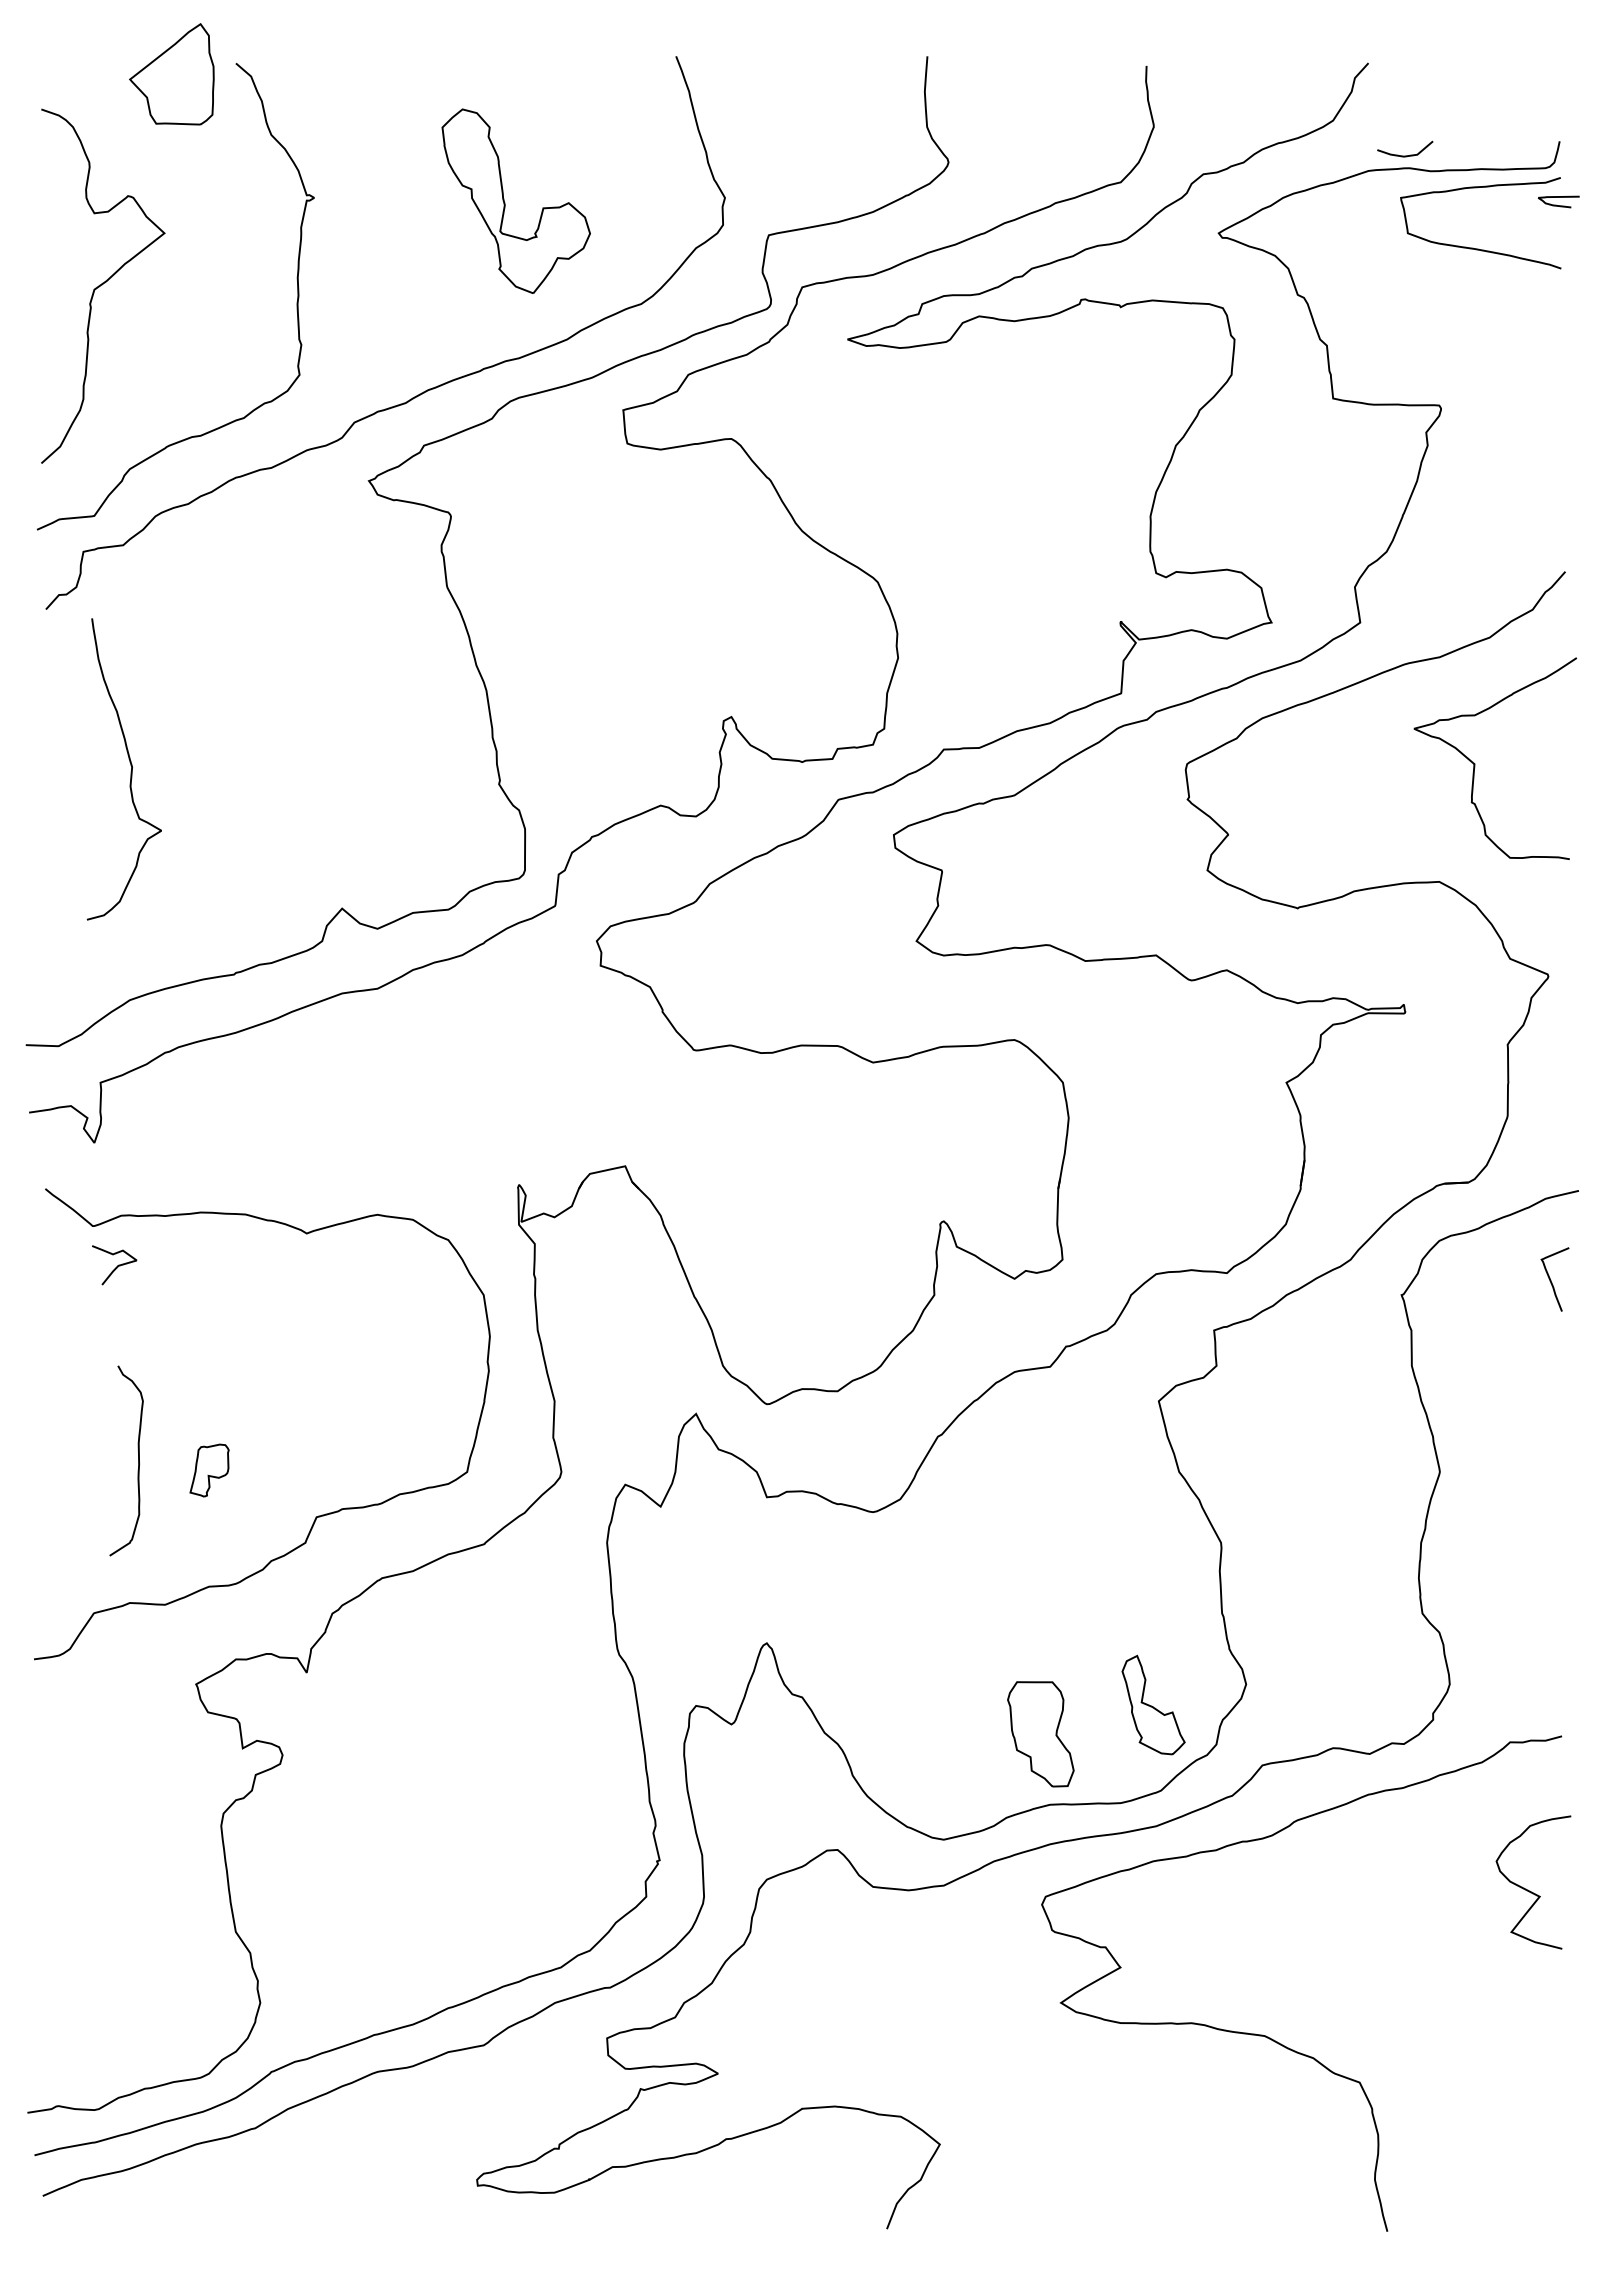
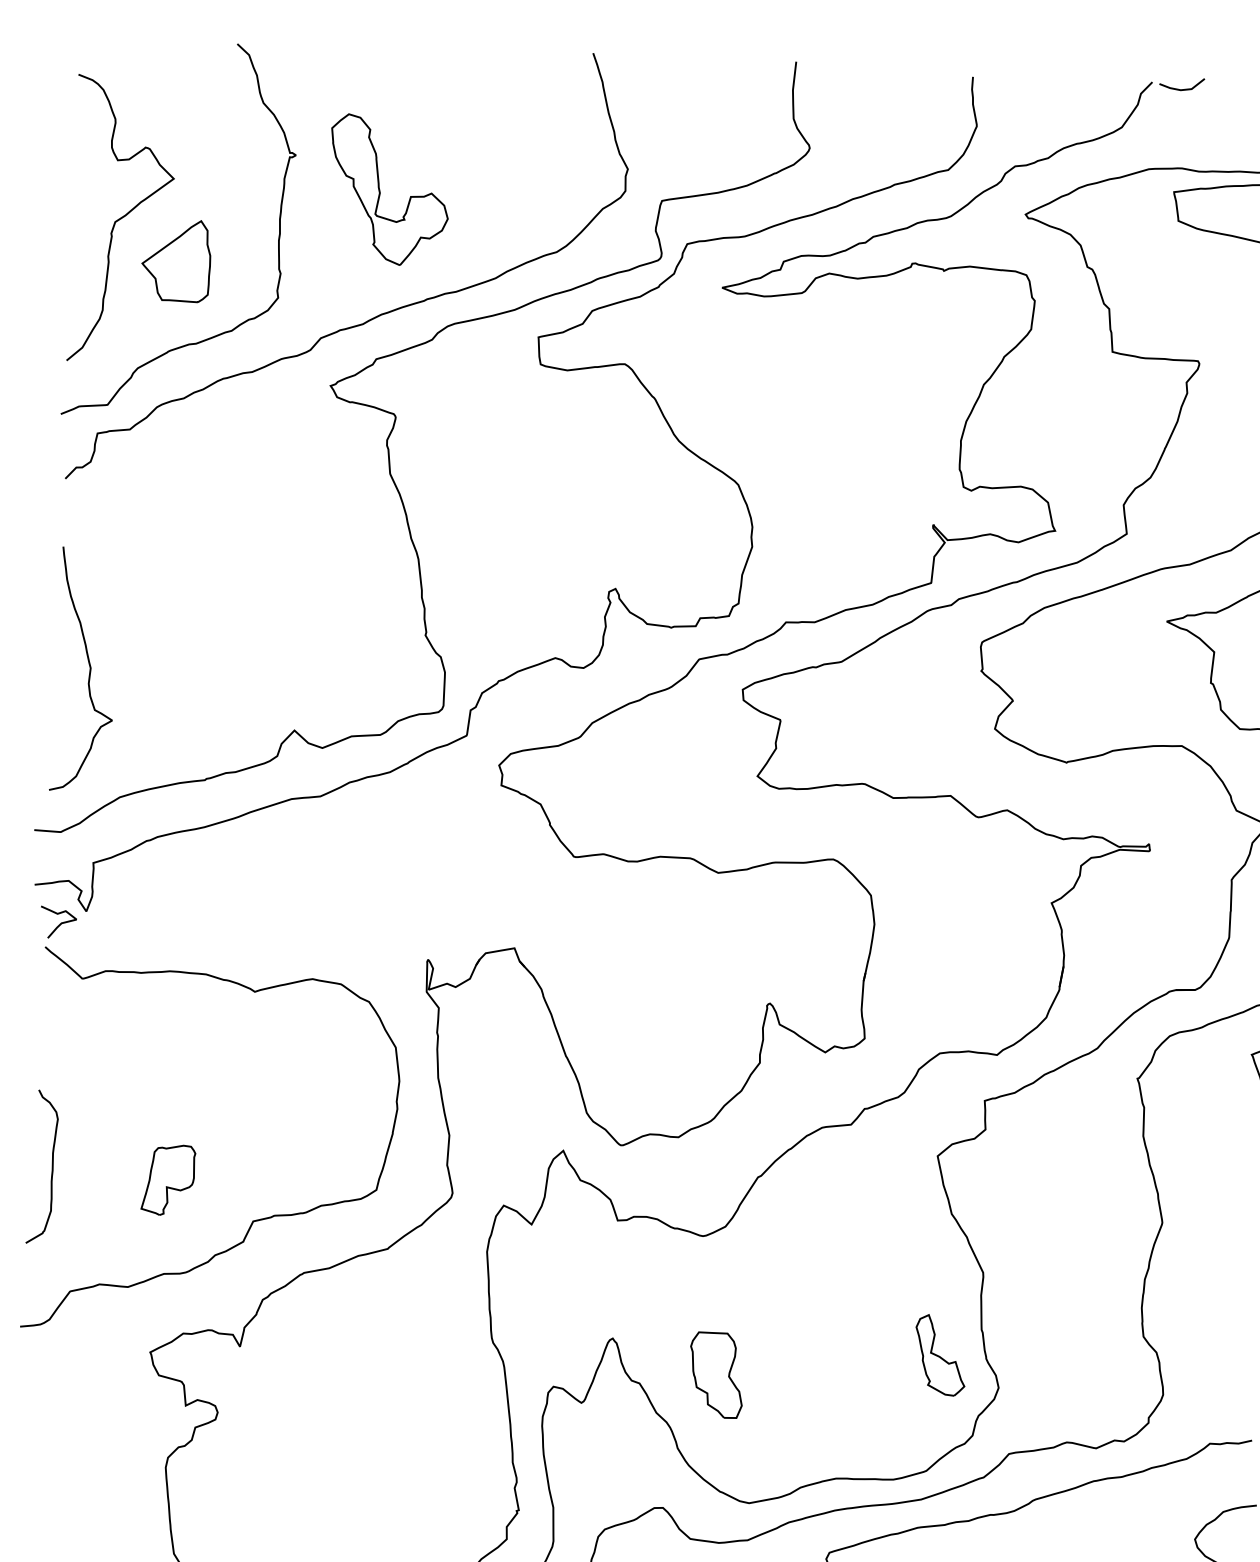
part: (171, 74) -> (176, 260), moved
line: (1405, 155) -> (1182, 89), moved
part: (505, 202) -> (380, 190), moved
curve: (130, 771) -> (89, 671), moved
curve: (116, 1266) -> (60, 923), moved
curve: (138, 1460) -> (52, 1167), moved
part: (209, 1470) -> (168, 1180), size x1.67
part: (1153, 1704) -> (940, 1354), moved
part: (1040, 1734) -> (716, 1375), moved

